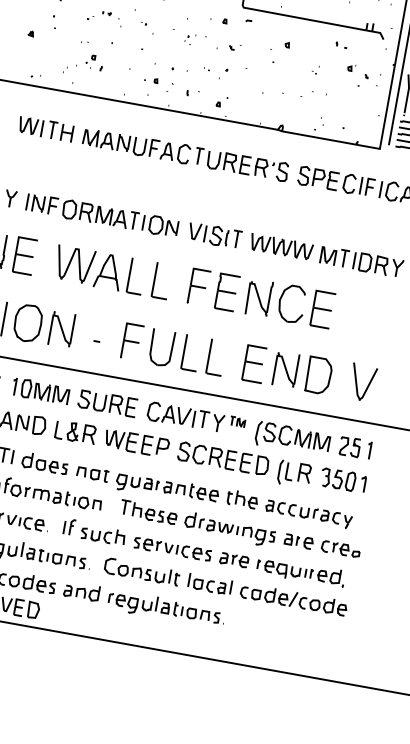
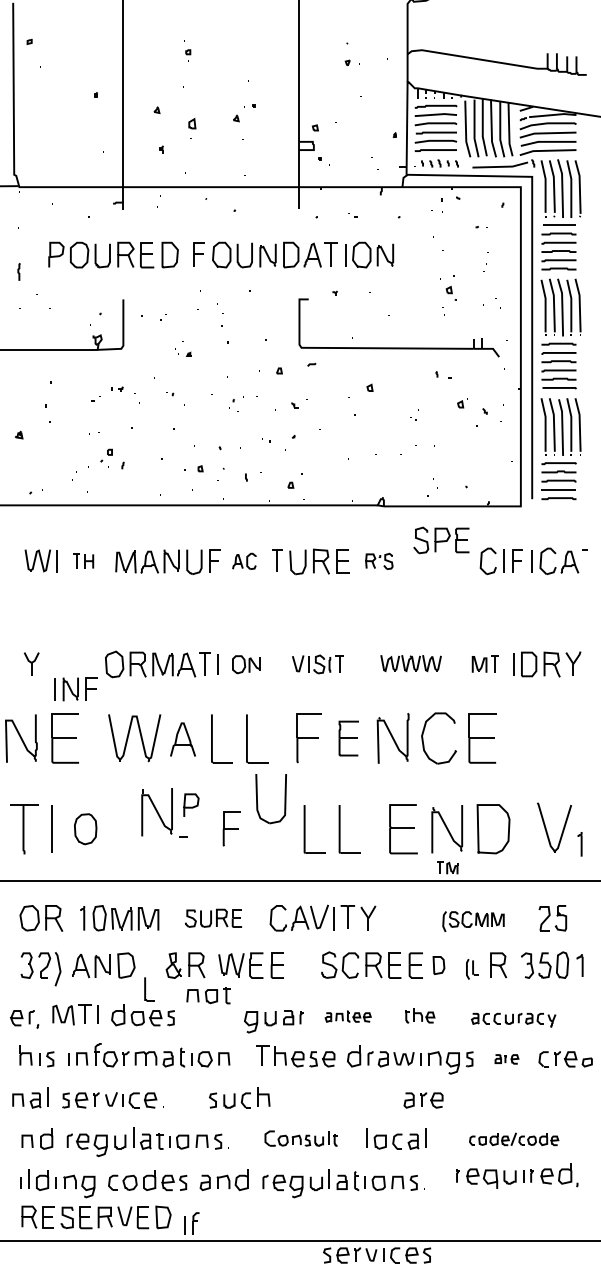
part: (60, 132) -> (83, 561), size x0.6
part: (175, 152) -> (244, 561), size x0.6
part: (271, 170) -> (379, 561), size x0.6
part: (318, 178) -> (441, 540), moved
part: (41, 204) -> (75, 689), moved
part: (163, 226) -> (245, 664), size x0.7
part: (214, 235) -> (317, 664), size x0.7
part: (280, 246) -> (410, 663), size x0.7
part: (334, 257) -> (485, 664), size x0.7
part: (108, 271) -> (182, 739), size x0.7
part: (227, 292) -> (348, 738), size x0.7
part: (27, 323) -> (85, 829), size x0.6
part: (61, 329) -> (156, 812), moved
part: (132, 341) -> (231, 828), size x0.7
part: (151, 346) -> (257, 799), moved
part: (107, 403) -> (213, 918), size x0.7
part: (237, 421) -> (447, 867), moved
part: (59, 430) -> (149, 989), moved
part: (292, 439) -> (473, 921), size x0.6
curve: (163, 448) -> (191, 806), moved
part: (368, 450) -> (579, 844), moved
part: (262, 465) -> (438, 965), size x0.7
part: (92, 473) -> (208, 995), moved
part: (285, 473) -> (472, 969), size x0.6
part: (190, 490) -> (347, 1016), size x0.6
part: (242, 499) -> (419, 1015), size x0.7
part: (308, 514) -> (513, 1020), size x0.7
part: (69, 526) -> (191, 1223), moved
part: (298, 541) -> (506, 1059), size x0.6
part: (172, 549) -> (377, 1255), moved
part: (142, 571) -> (301, 1138), size x0.7
part: (301, 571) -> (517, 1175), moved
part: (293, 599) -> (513, 1139), size x0.6

